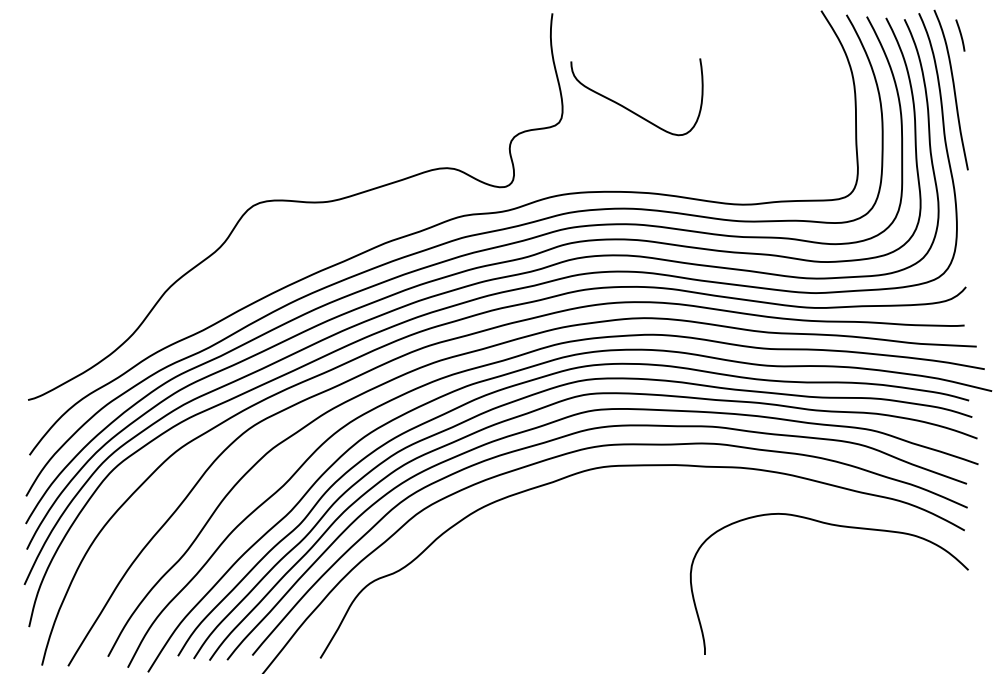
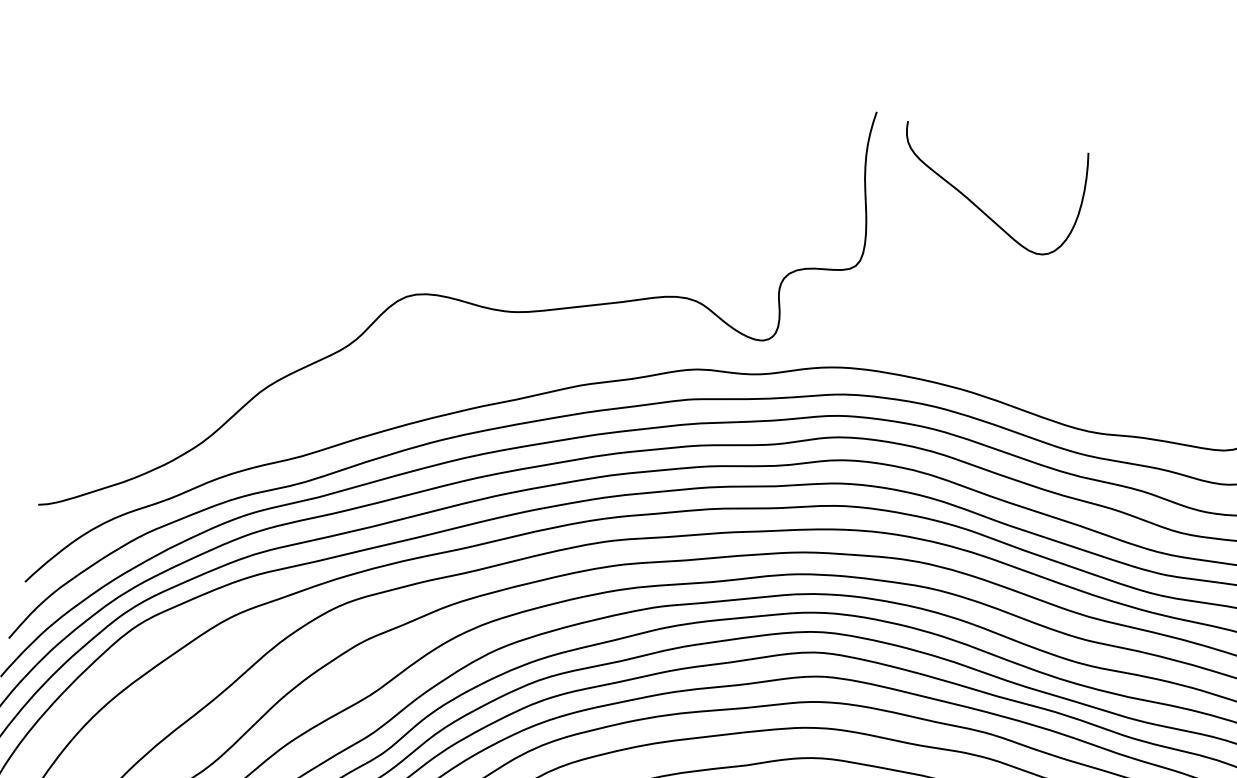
curve: (630, 109) -> (977, 204), moved

